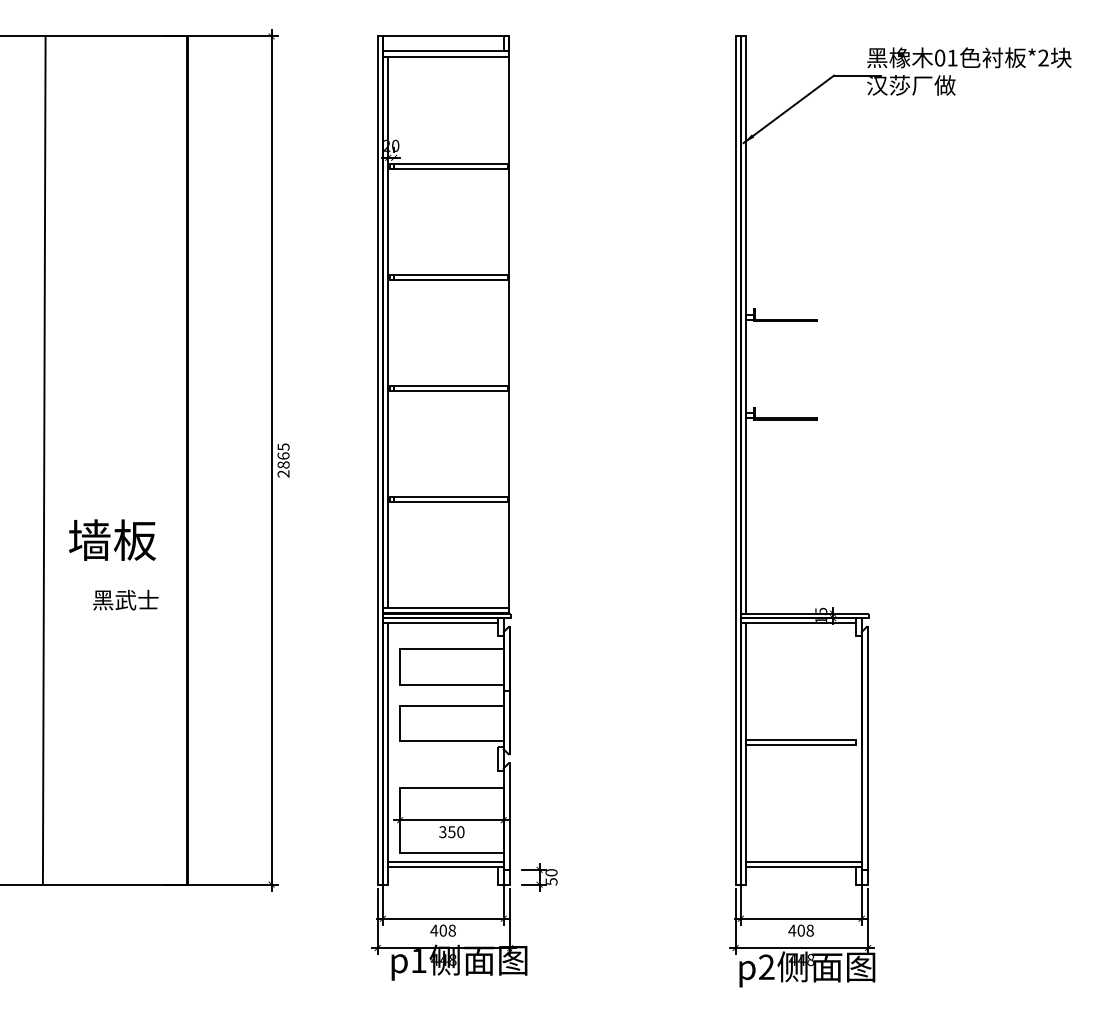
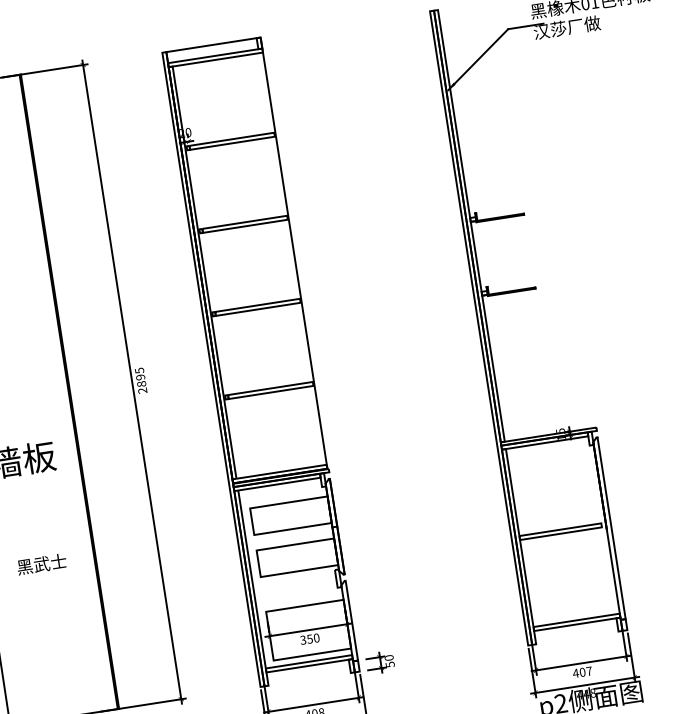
text: (283, 455) -> (140, 377), 2865 -> 2895
text: (125, 599) -> (41, 563), moved
text: (809, 930) -> (588, 671), 408 -> 407

